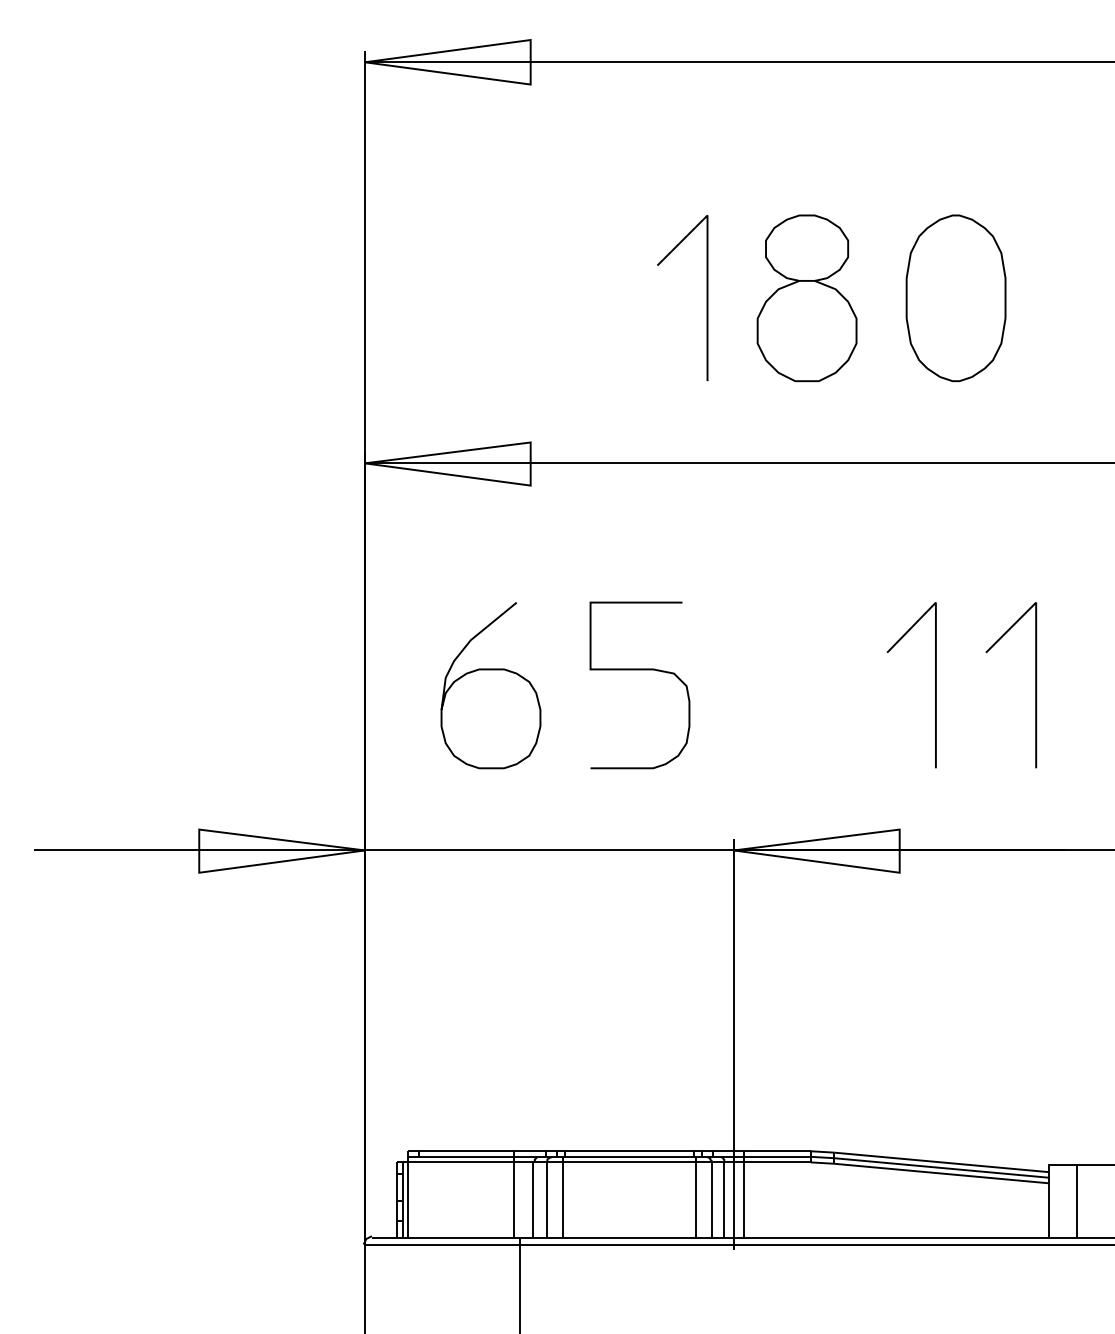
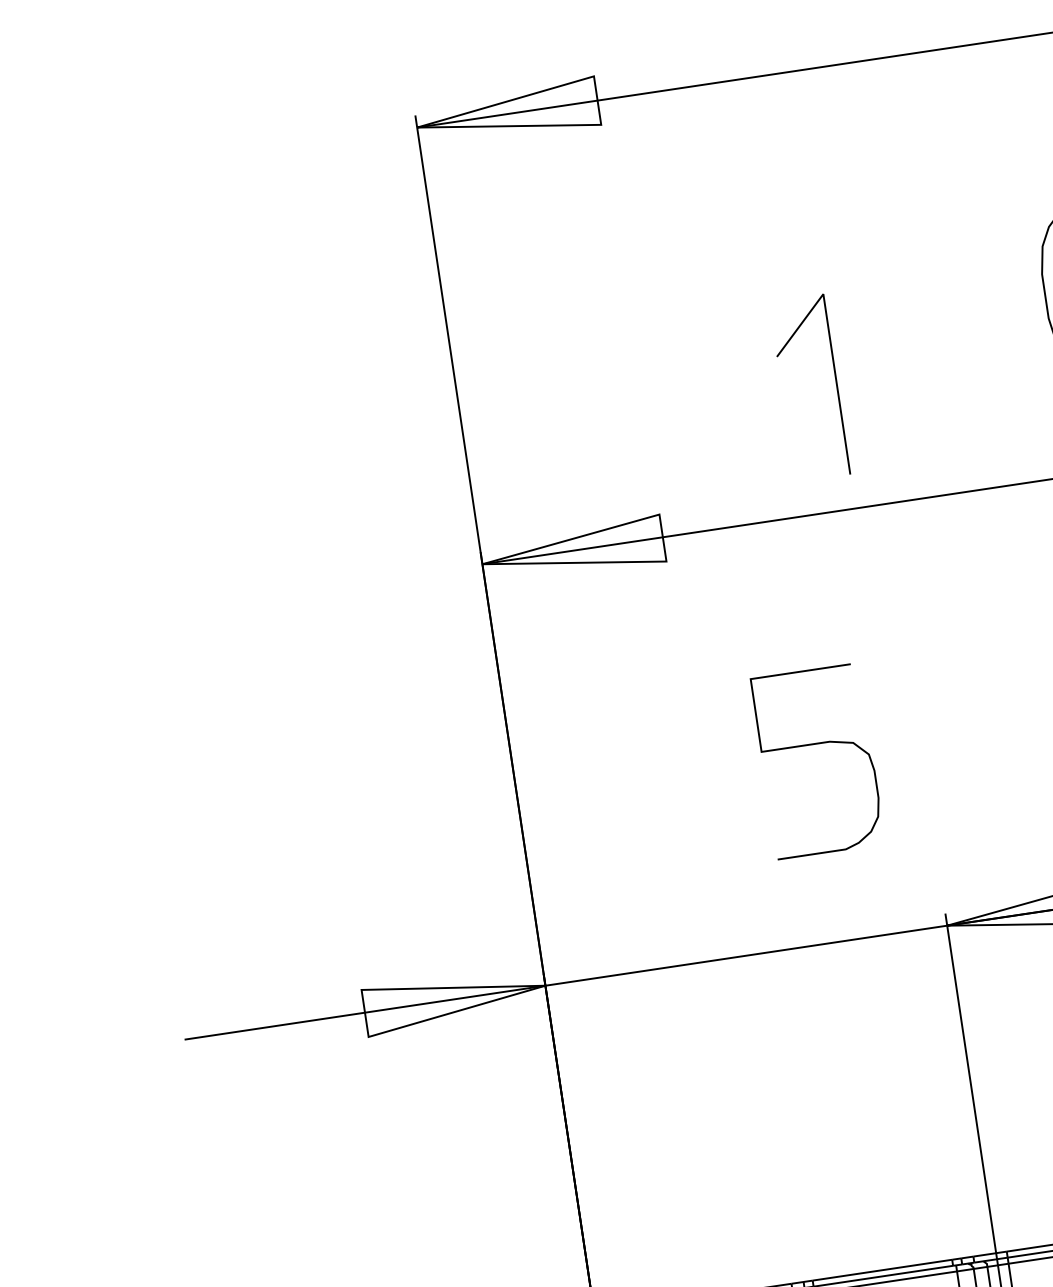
curve: (706, 298) -> (835, 384), moved
part: (806, 298) -> (936, 312), removed
curve: (490, 670) -> (652, 769), removed

